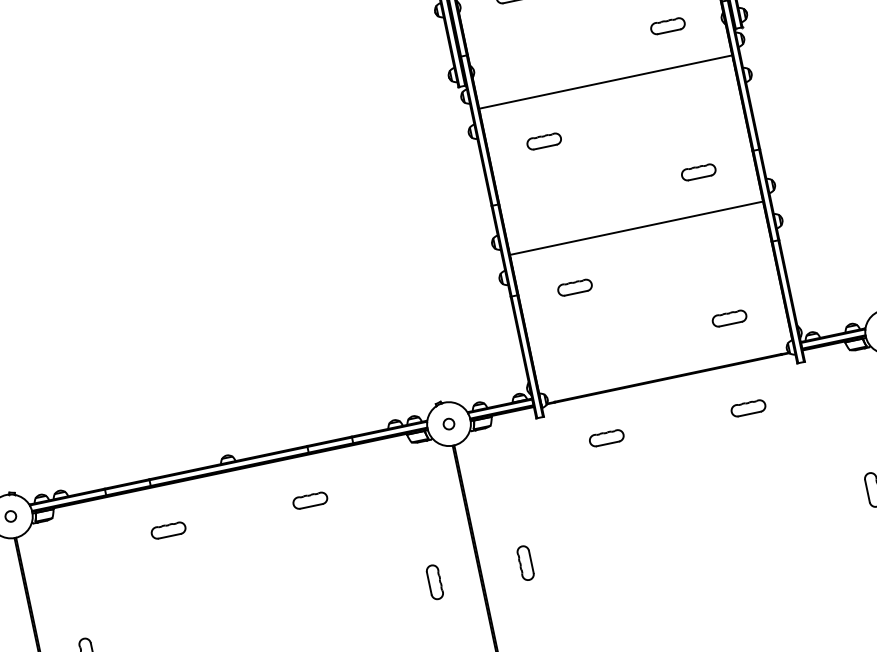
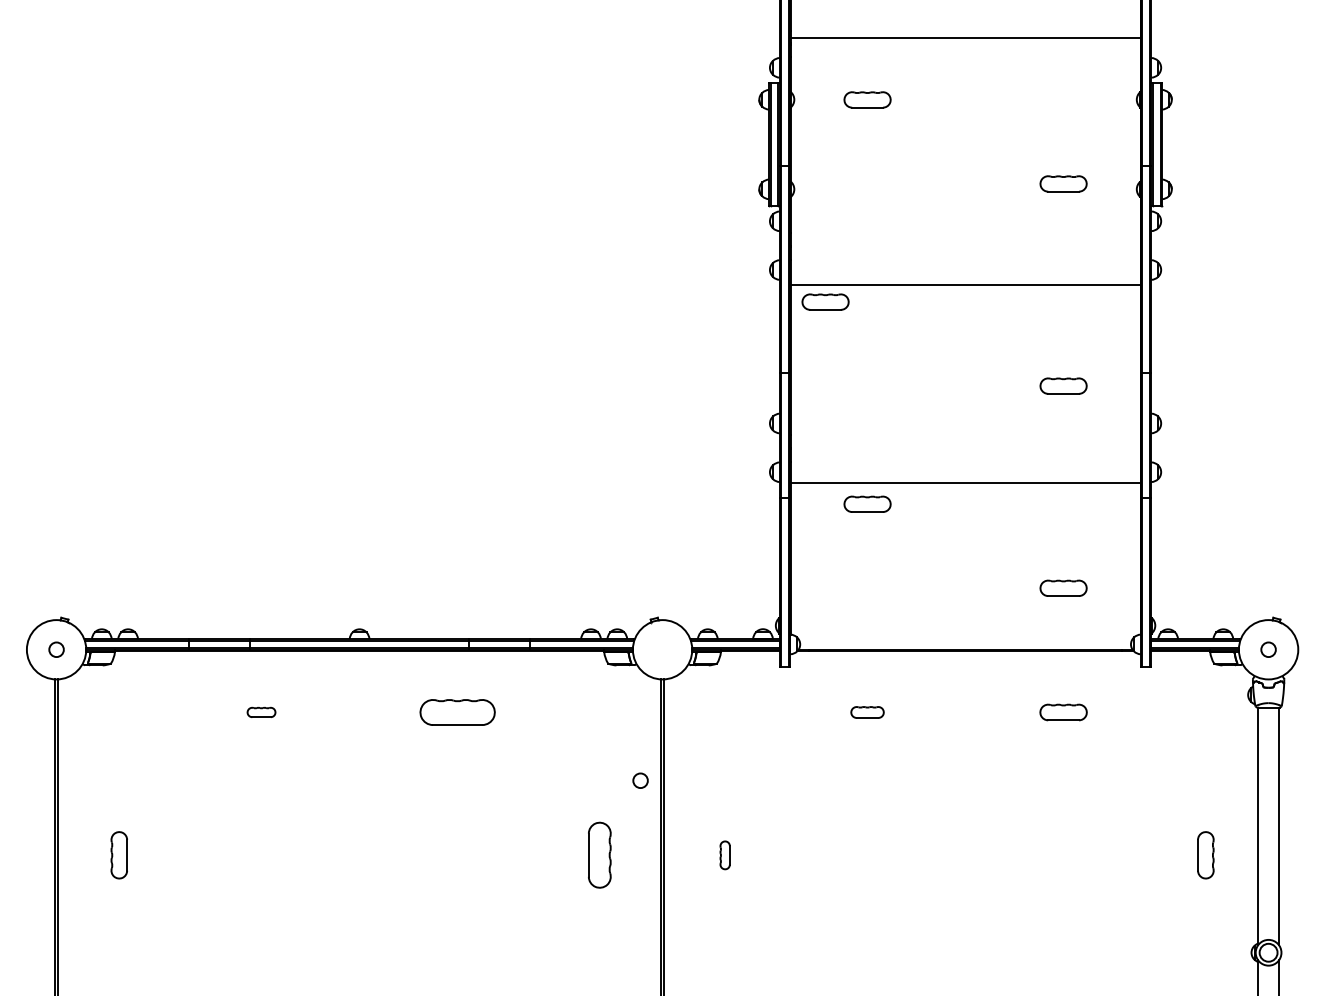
line: (605, 82) -> (965, 284), moved
part: (544, 141) -> (825, 301), moved
line: (636, 228) -> (965, 482), moved
circle: (448, 423) -> (640, 780), moved
part: (606, 438) -> (867, 712), size x0.7
part: (310, 500) -> (457, 712), size x1.6
part: (168, 530) -> (261, 712), size x0.6
part: (525, 563) -> (724, 855), size x0.6
part: (434, 582) -> (599, 855), size x1.4

